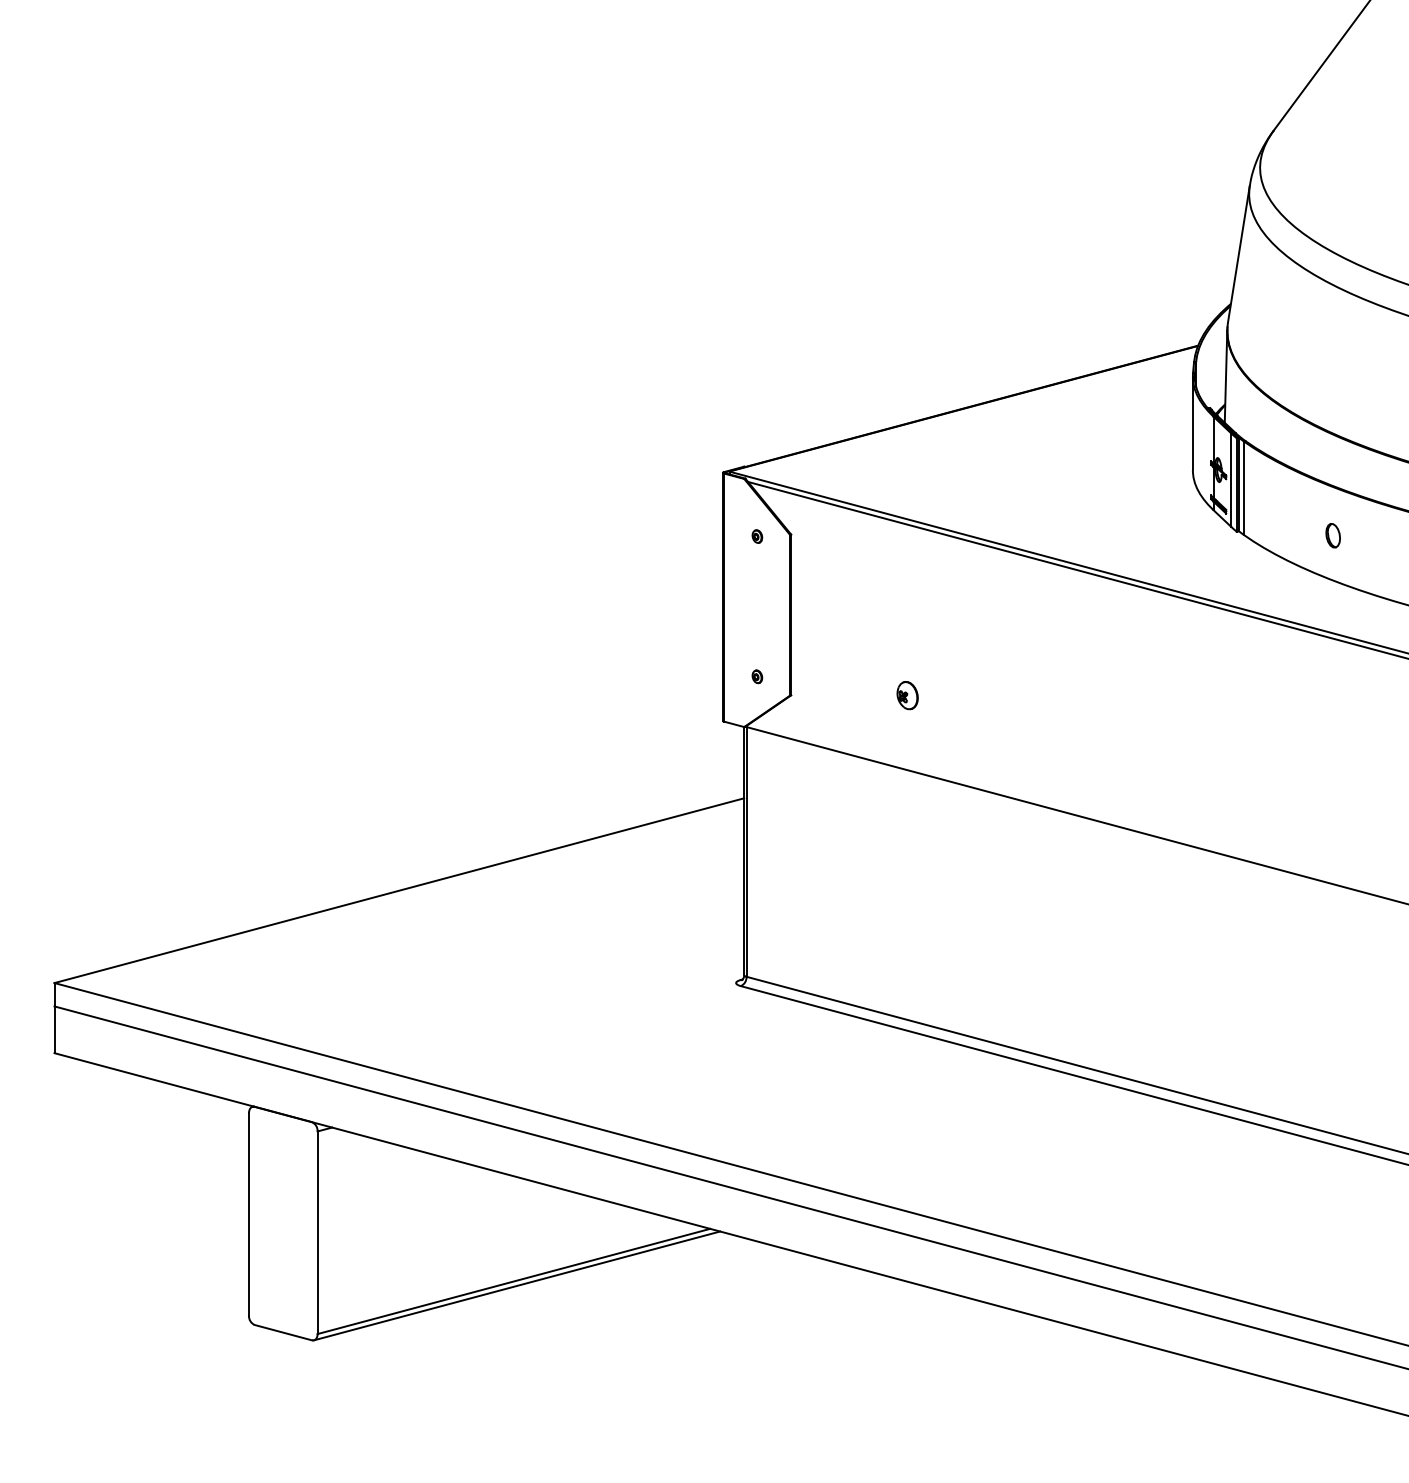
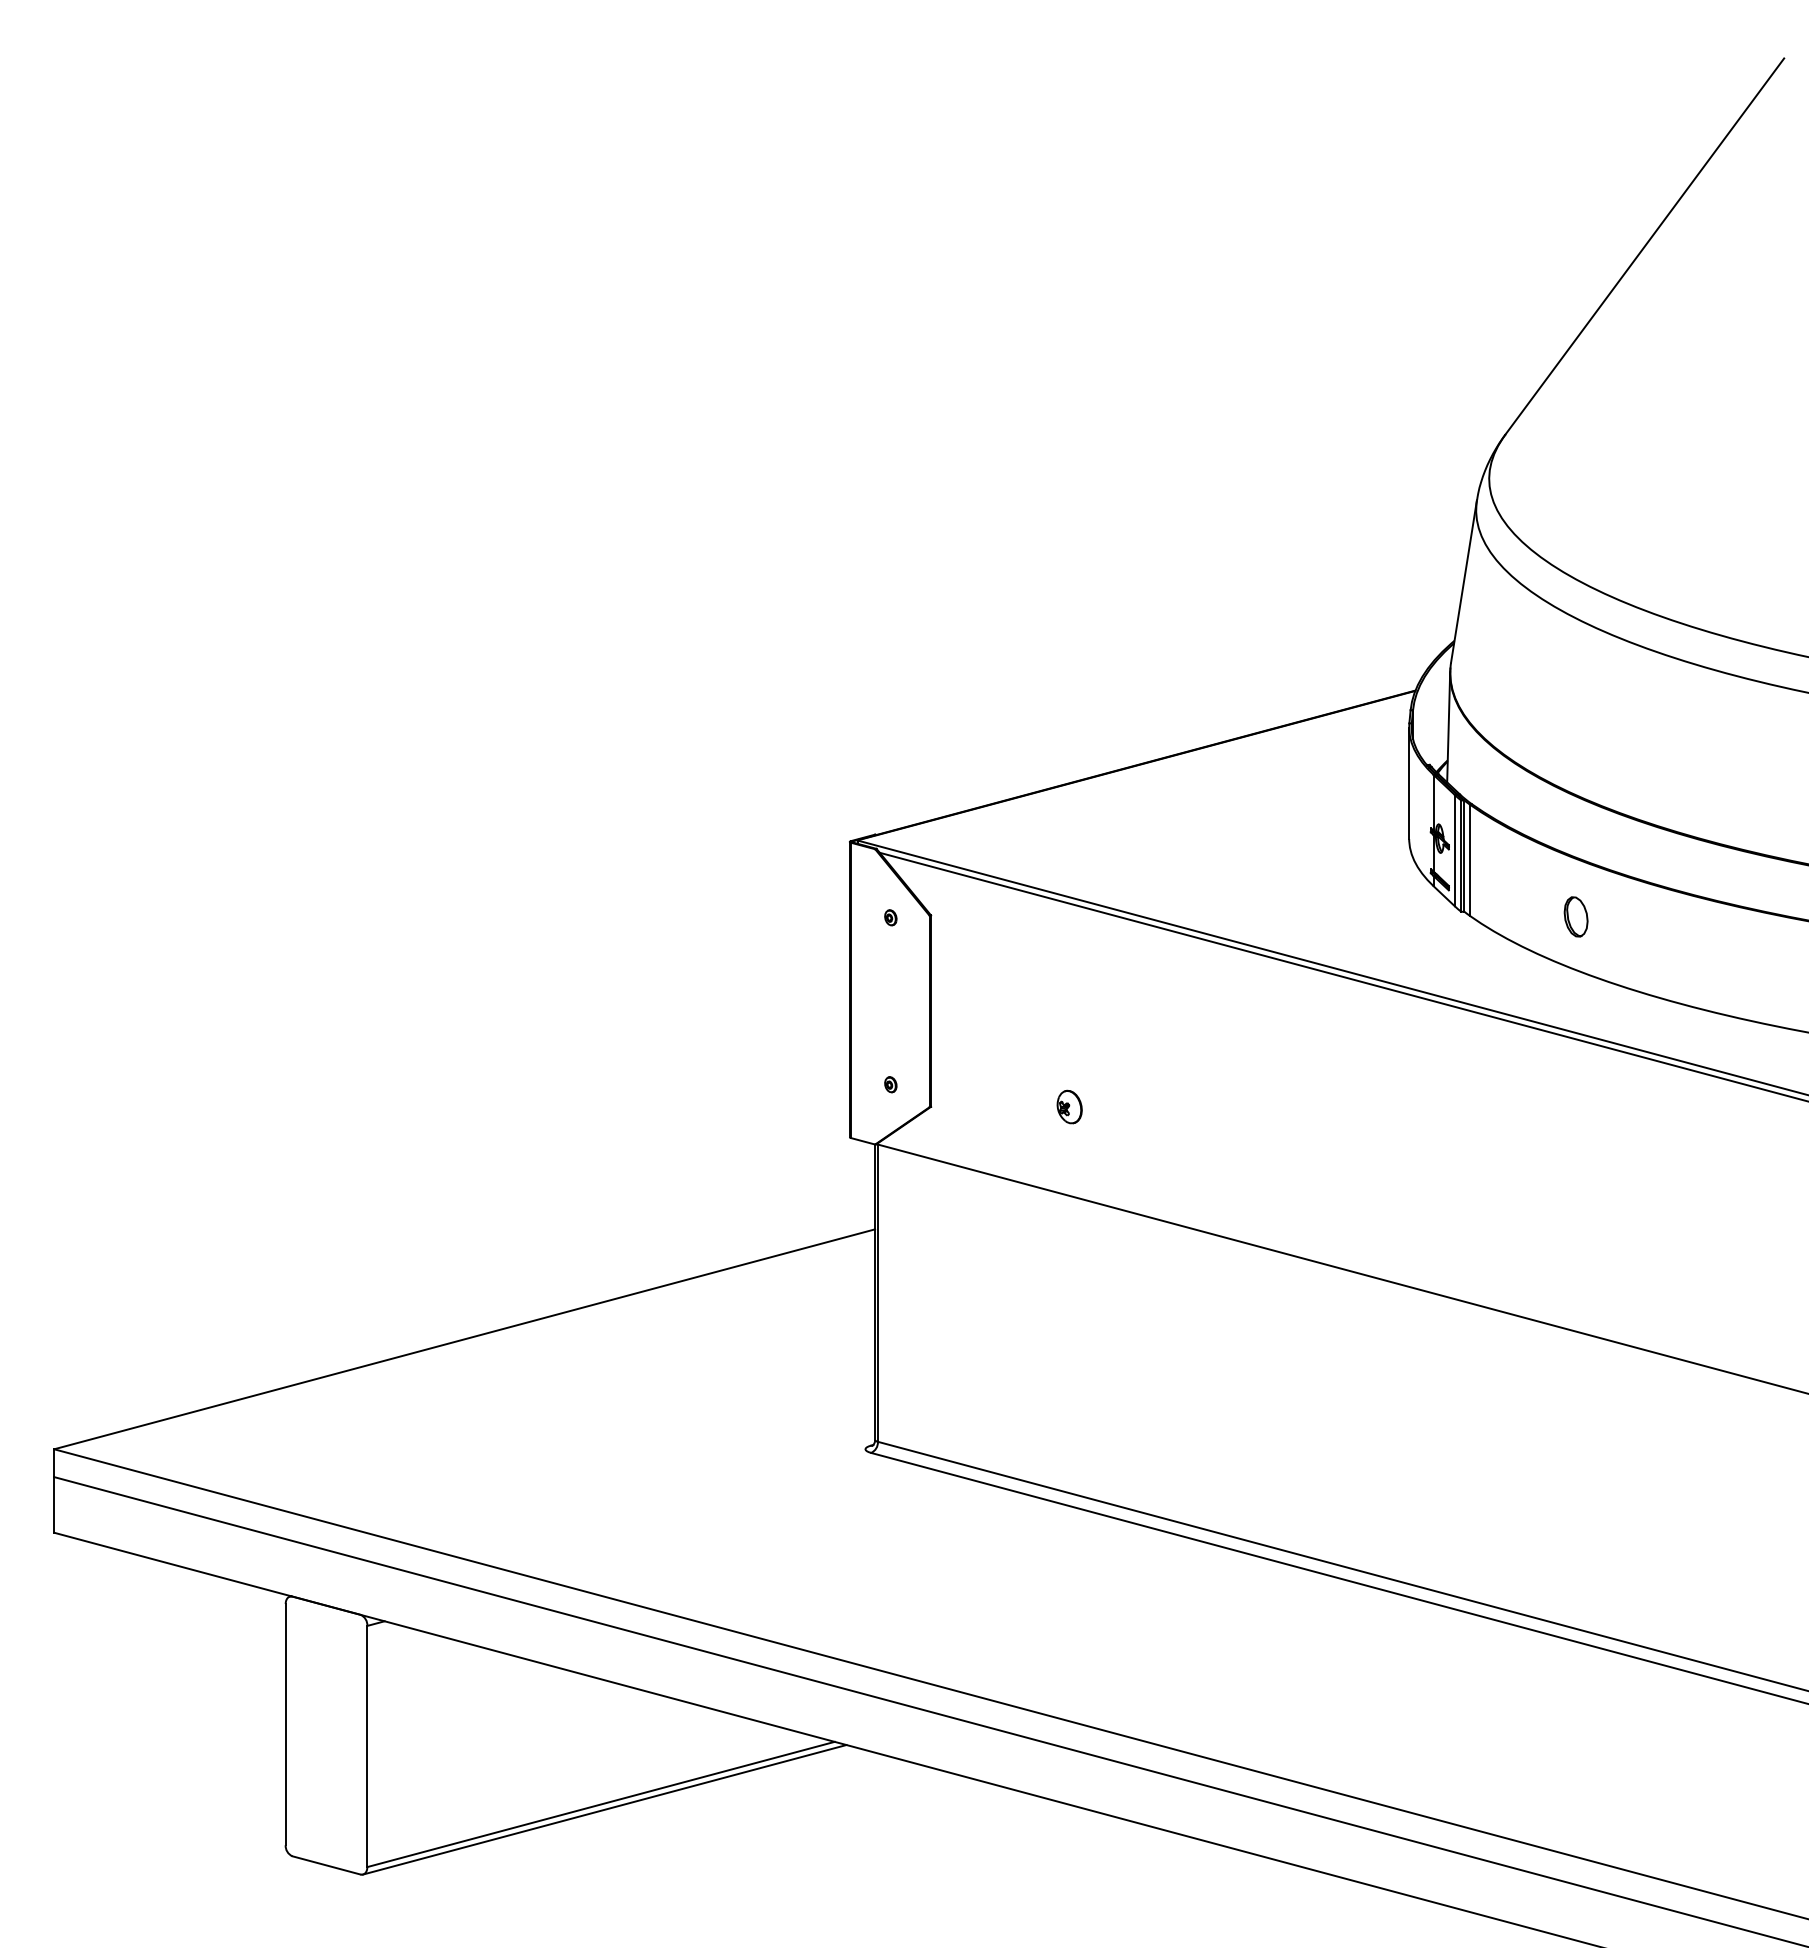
part: (1333, 535) -> (1576, 916), size x1.4

